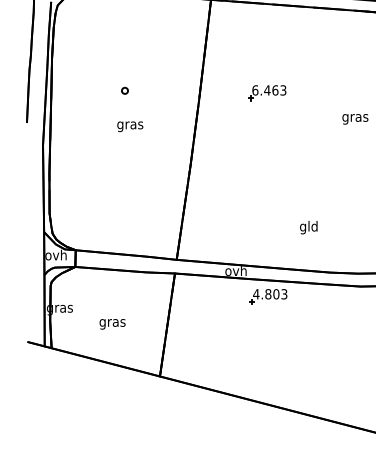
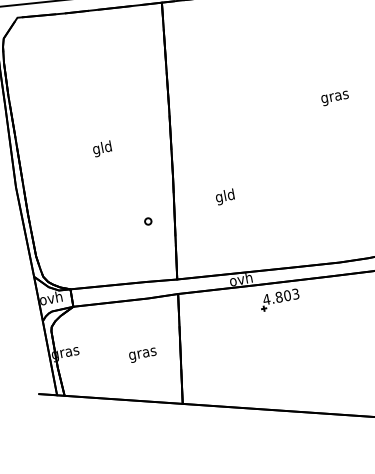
part: (124, 90) -> (147, 221), moved
part: (267, 93) -> (238, 88), removed
text: (130, 125) -> (102, 149), gras -> gld
text: (308, 227) -> (224, 196), moved
text: (112, 324) -> (142, 355), moved

